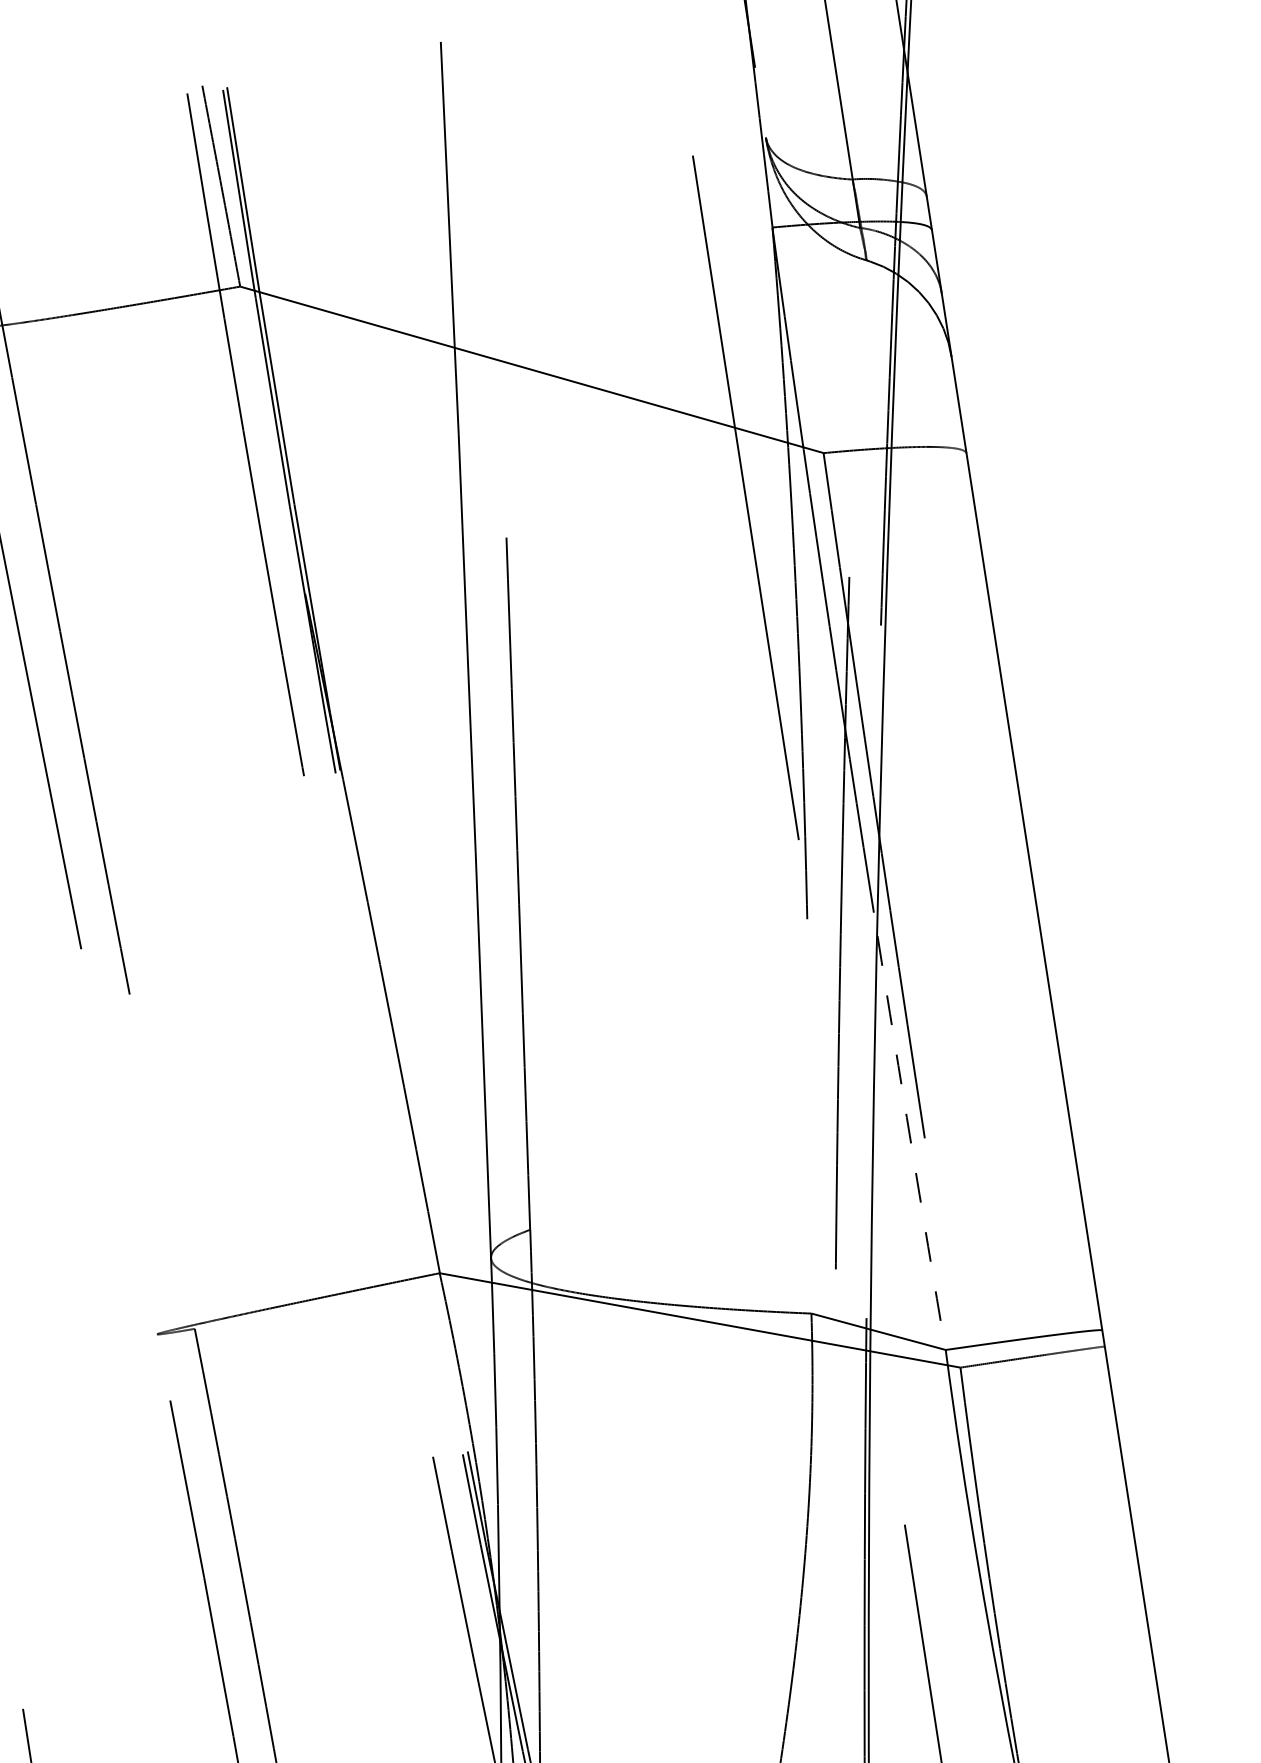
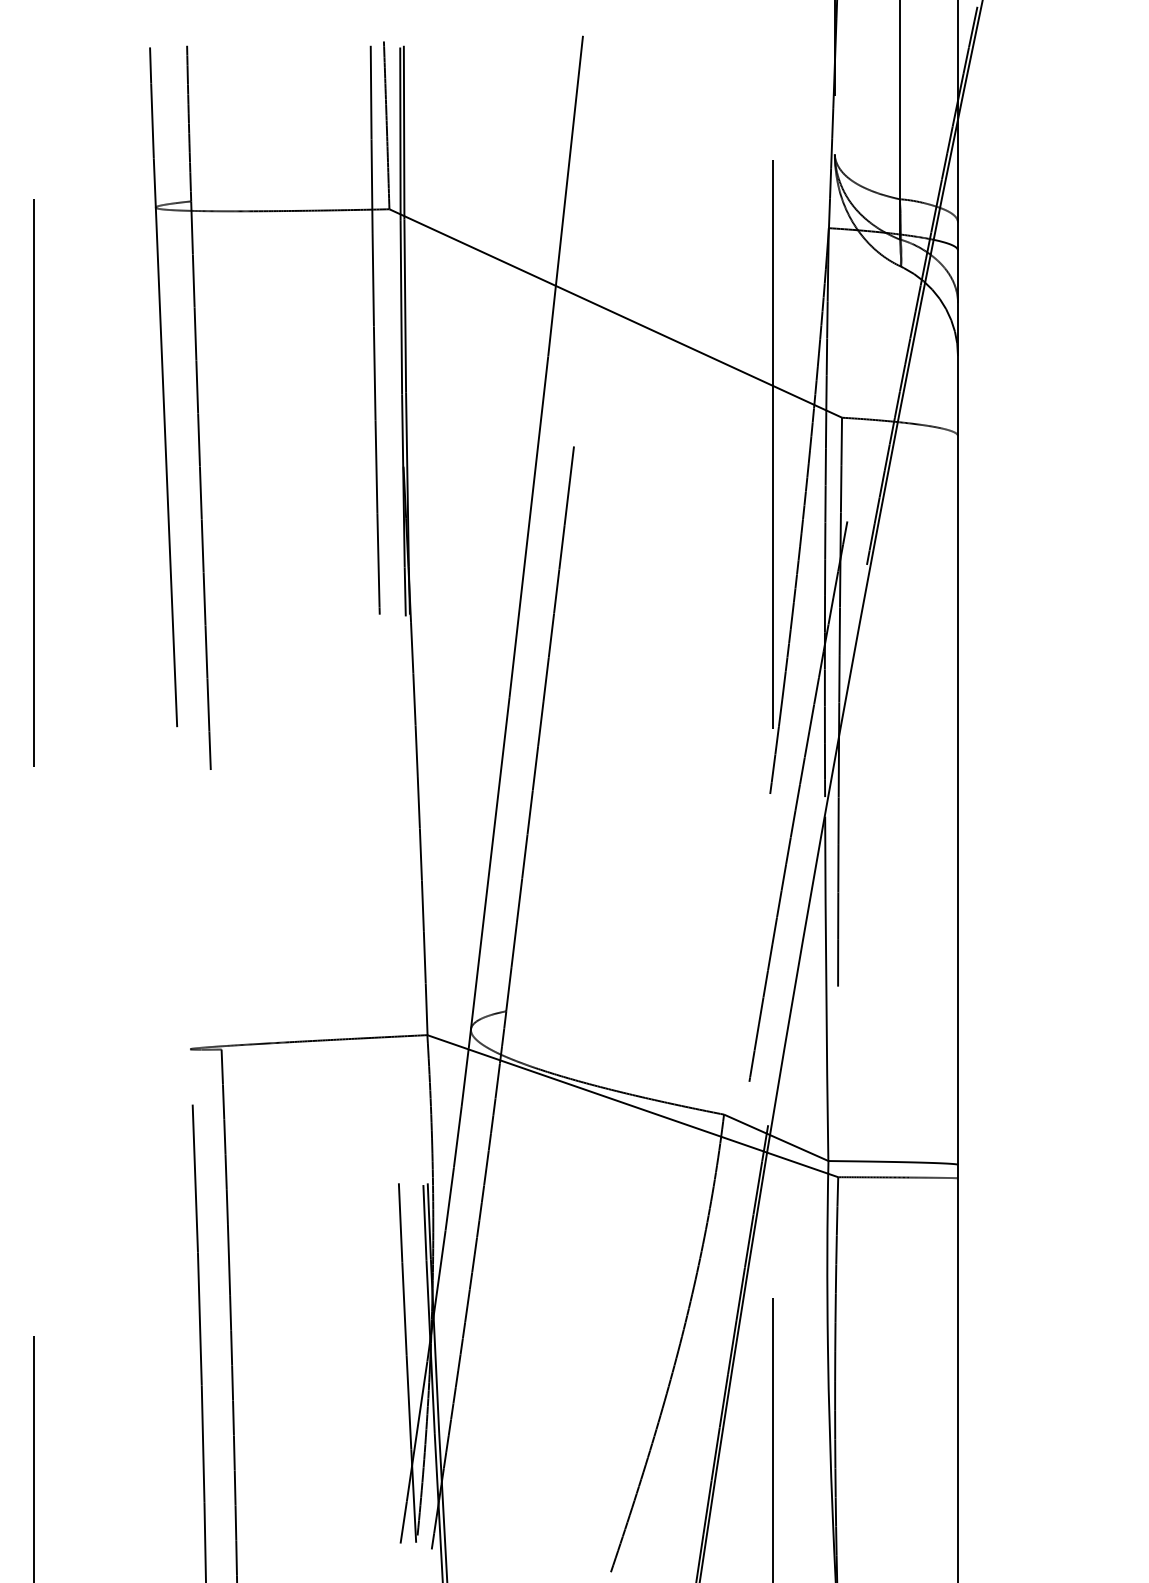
arc: (911, 1142) -> (826, 988), dashed -> solid

